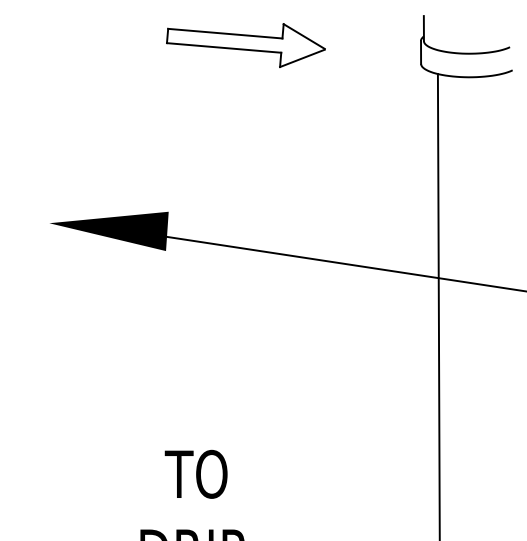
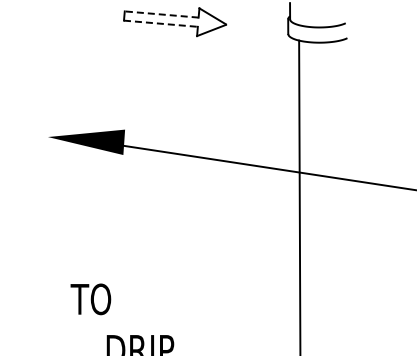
line: (224, 33) -> (161, 14), solid -> dashed
line: (224, 47) -> (161, 23), solid -> dashed
text: (195, 474) -> (90, 299), moved

